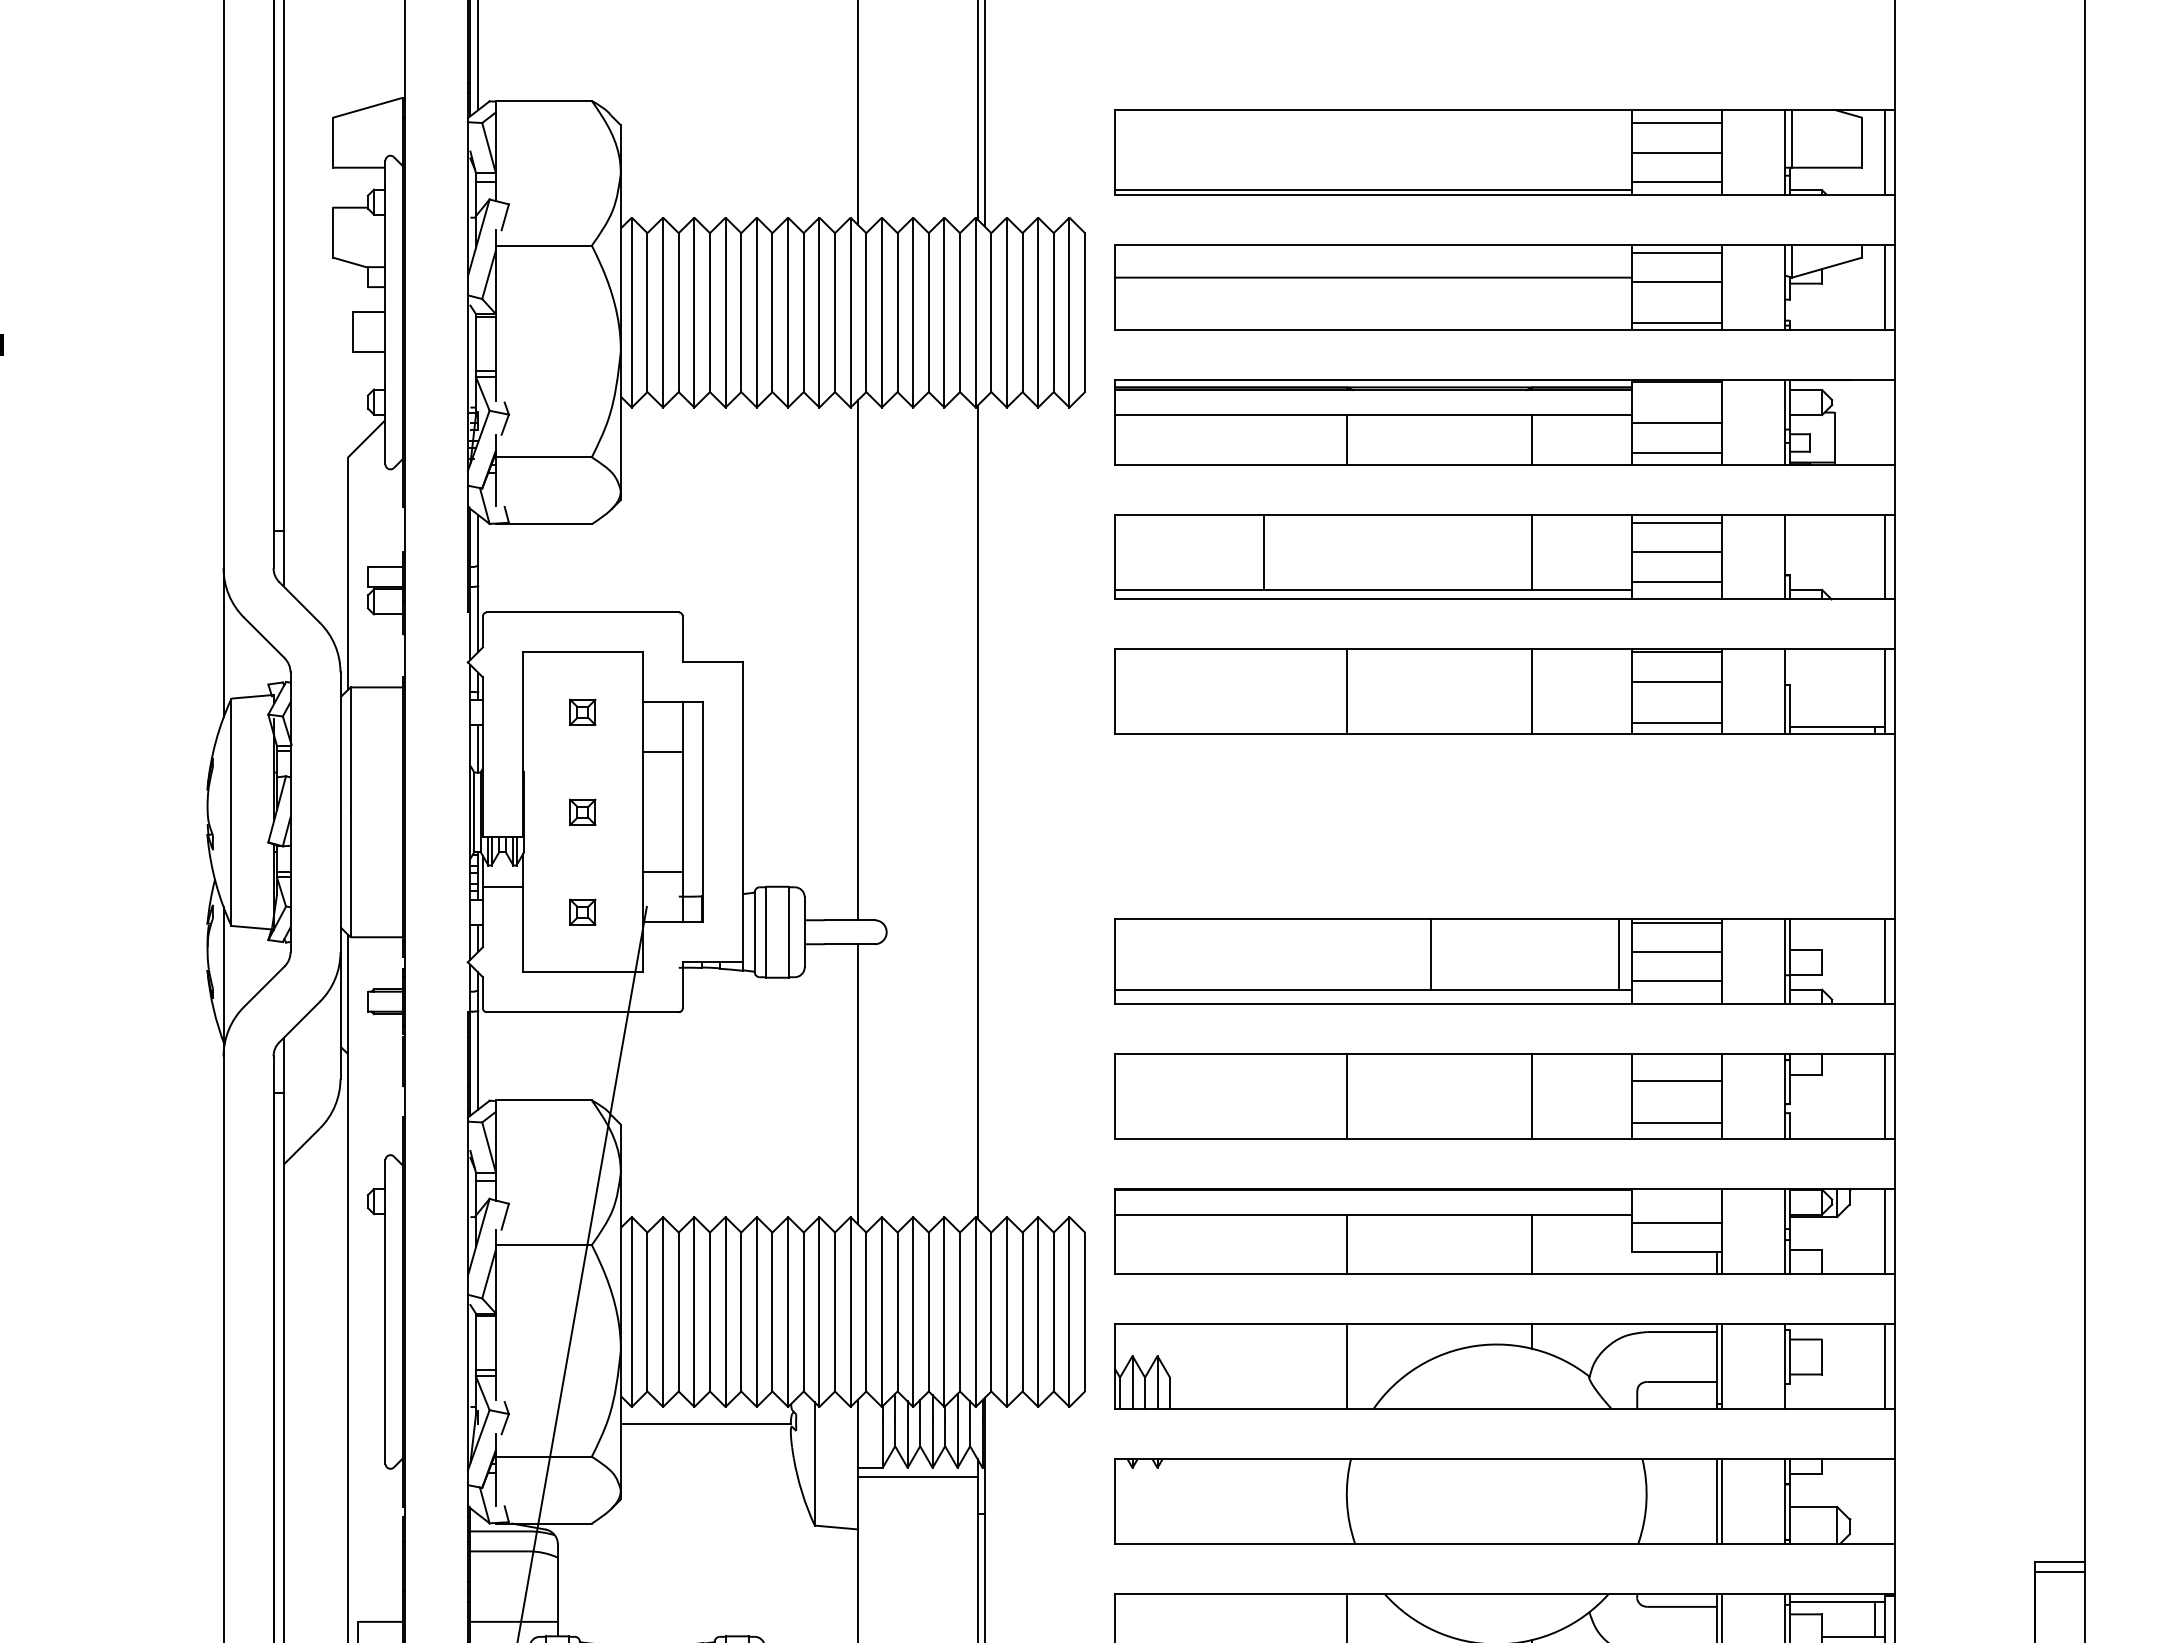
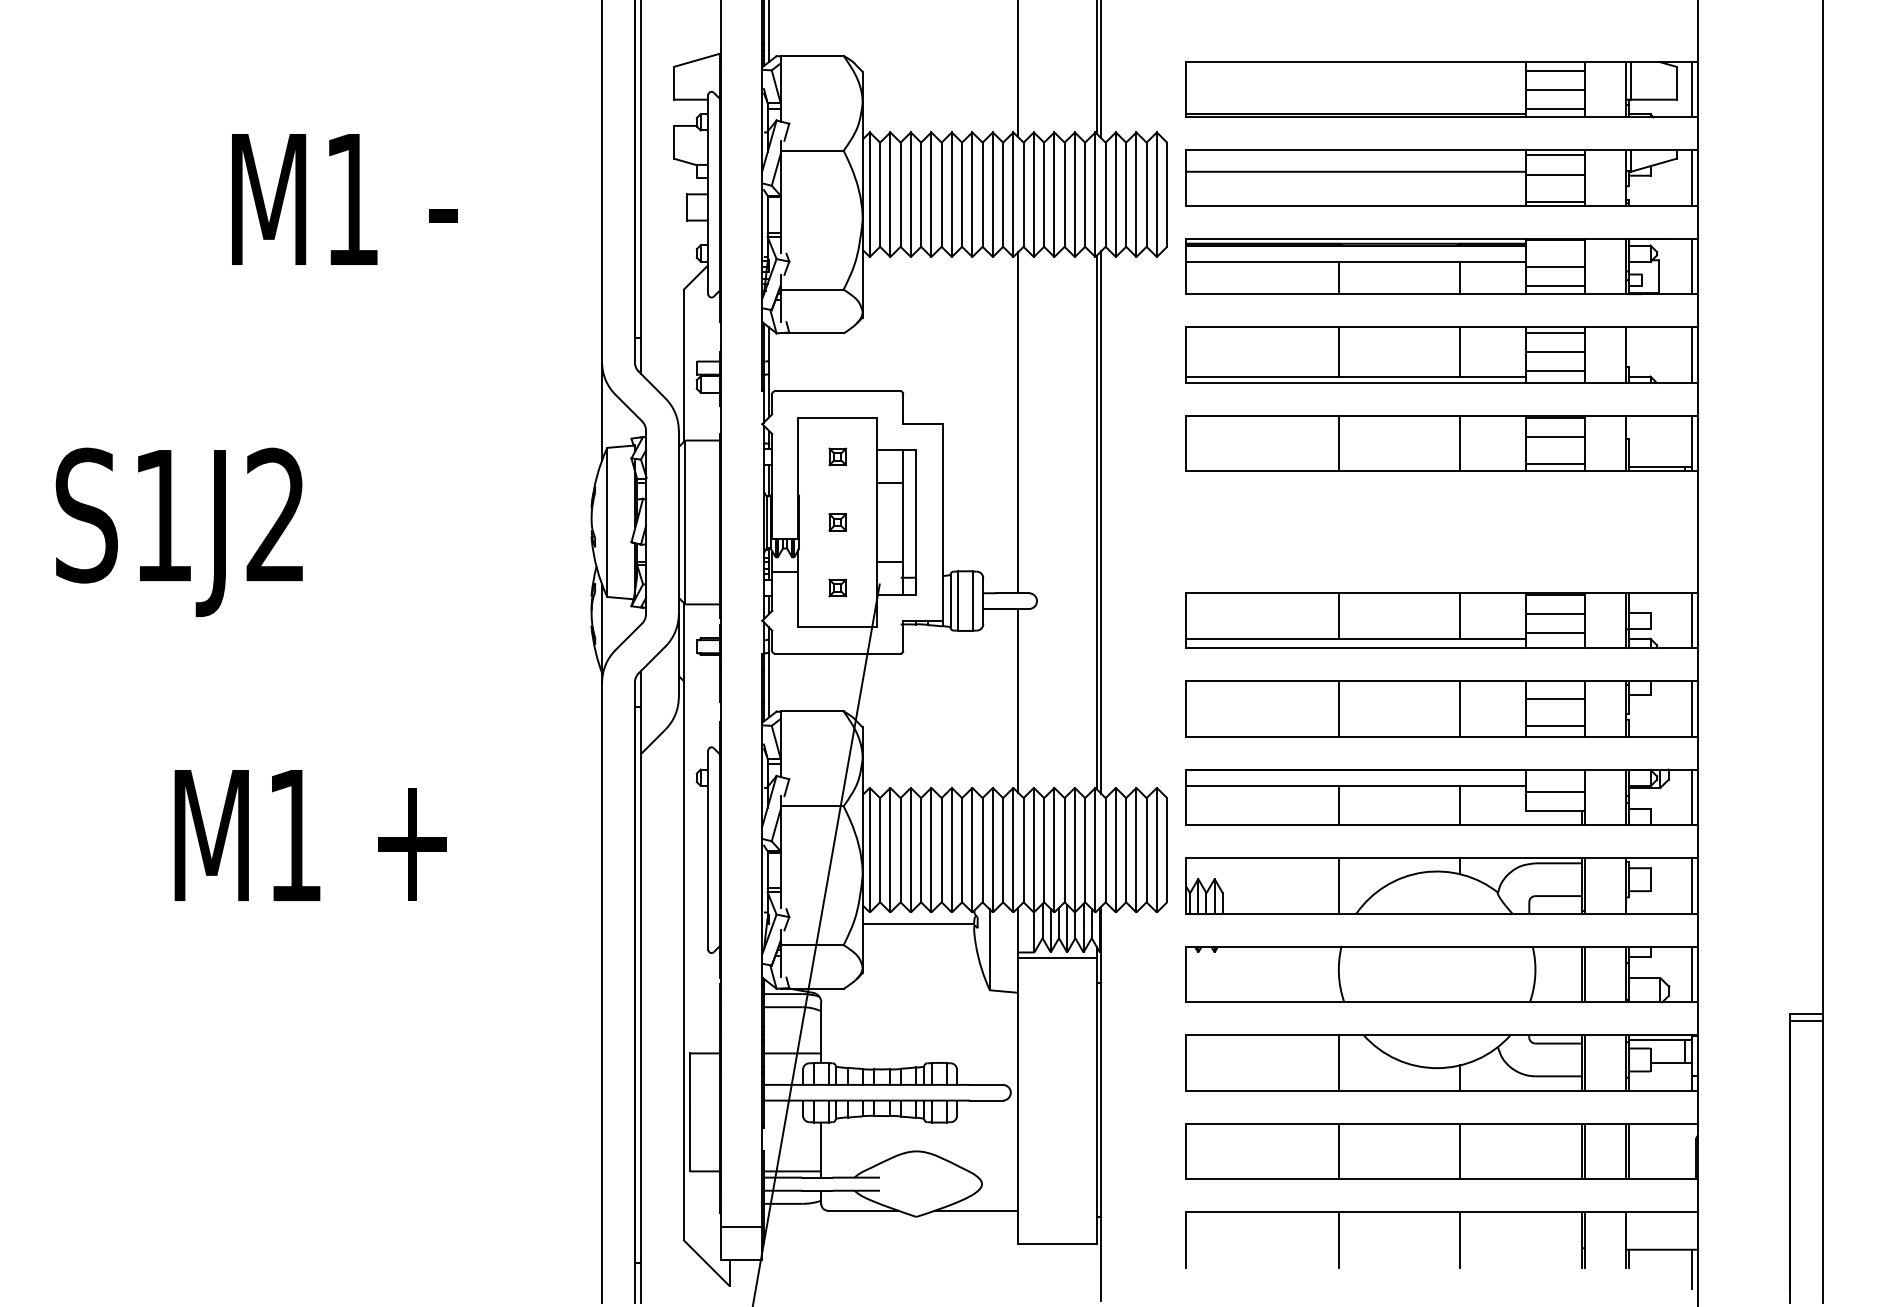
line: (1884, 422) -> (1691, 266), added
line: (1264, 551) -> (1339, 351), moved
line: (984, 812) -> (1101, 522), added
line: (1431, 954) -> (1339, 615), moved
line: (1619, 954) -> (1460, 615), moved
line: (1884, 1501) -> (1691, 974), added

